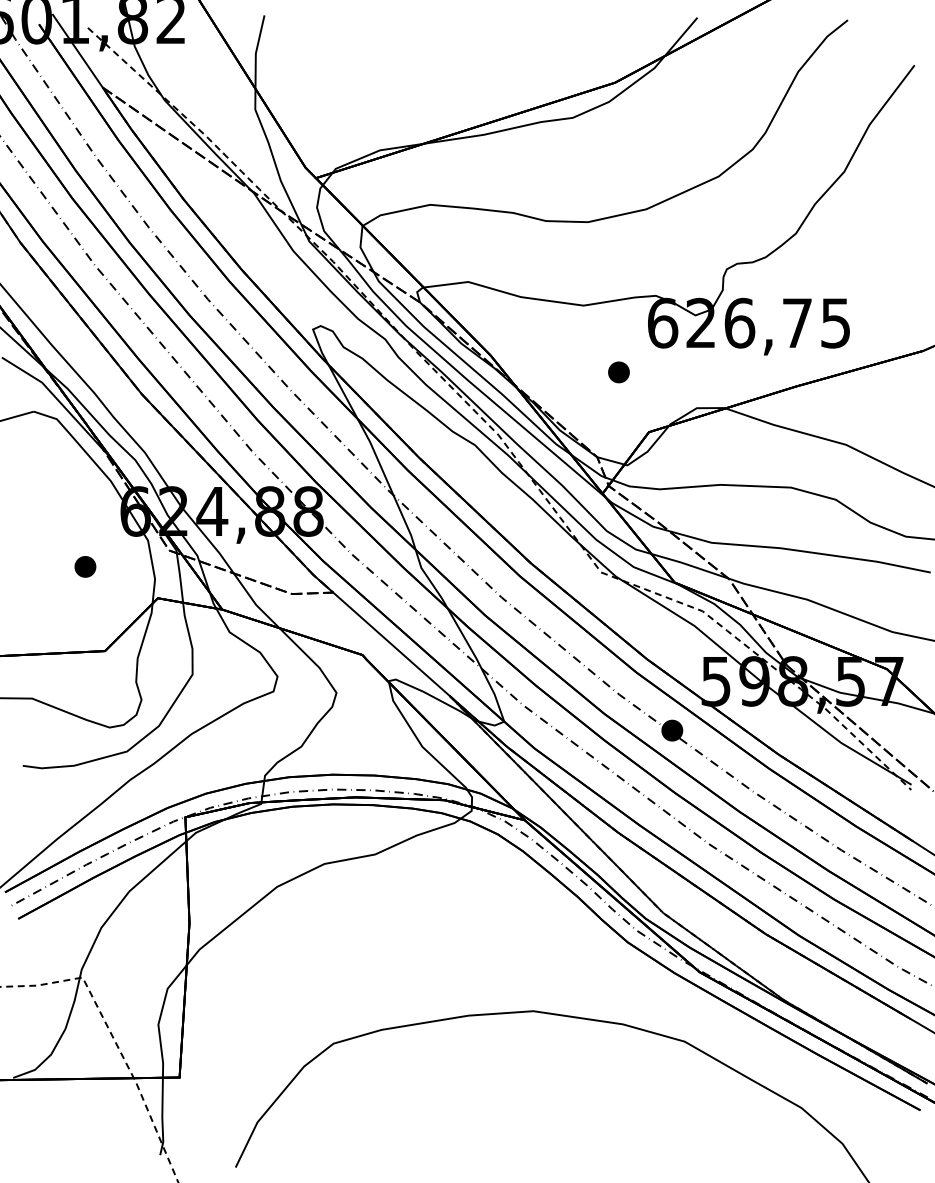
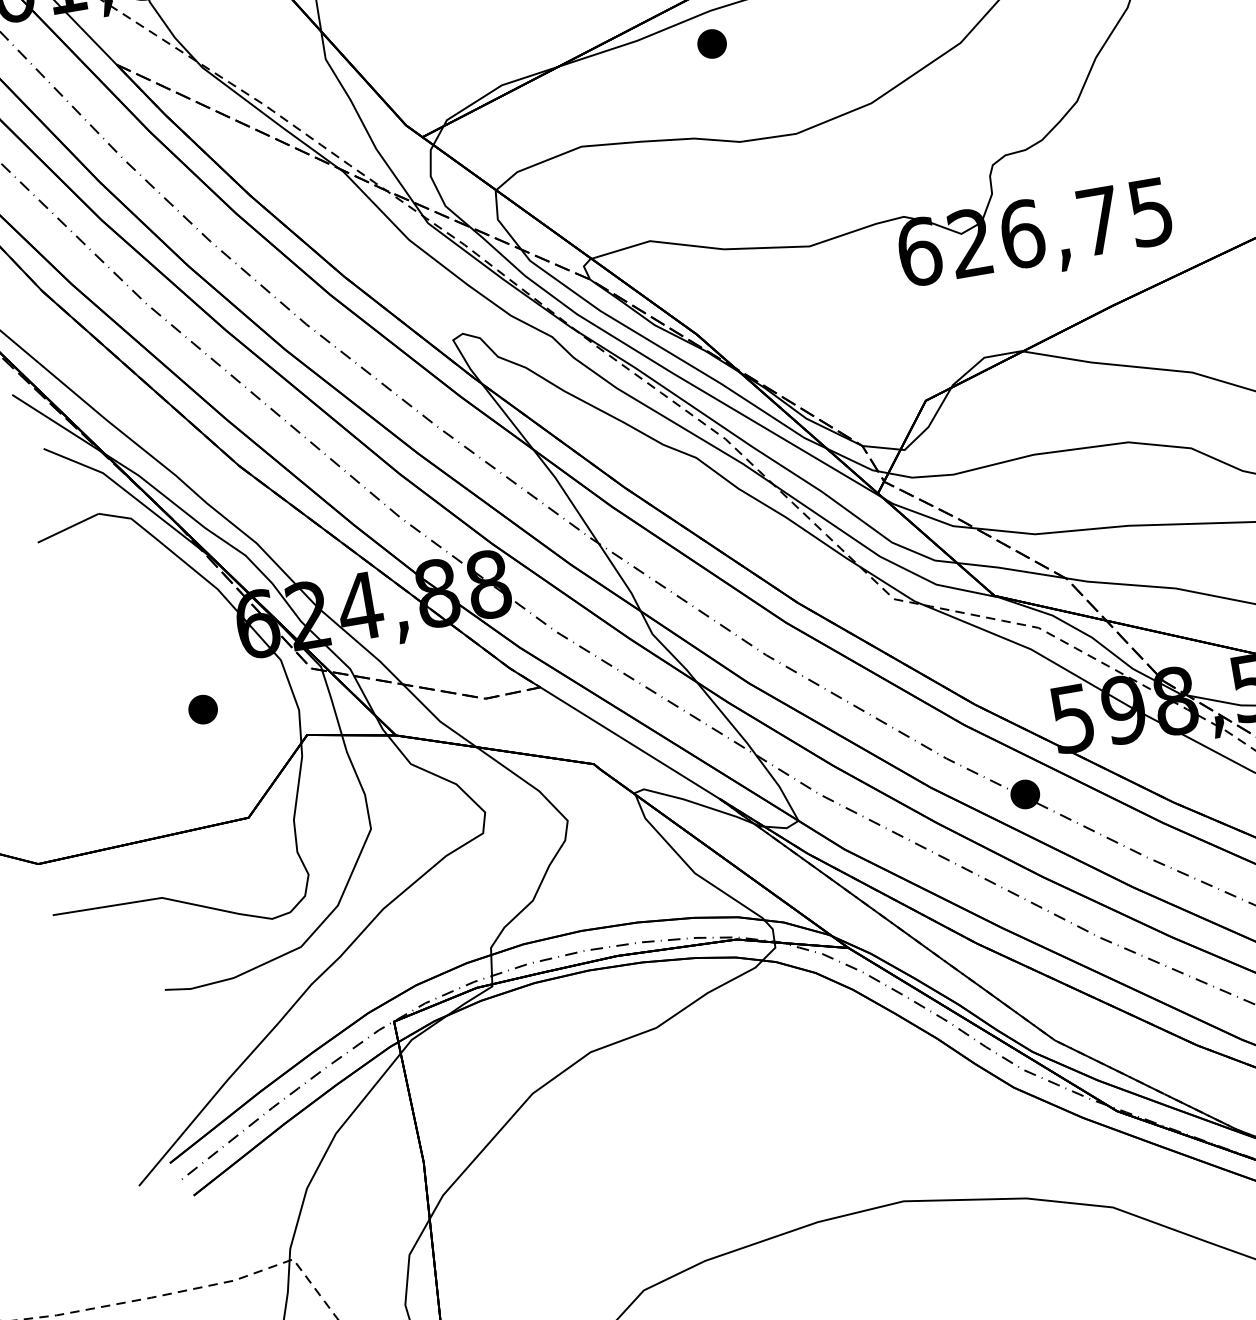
part: (618, 372) -> (711, 44), moved

